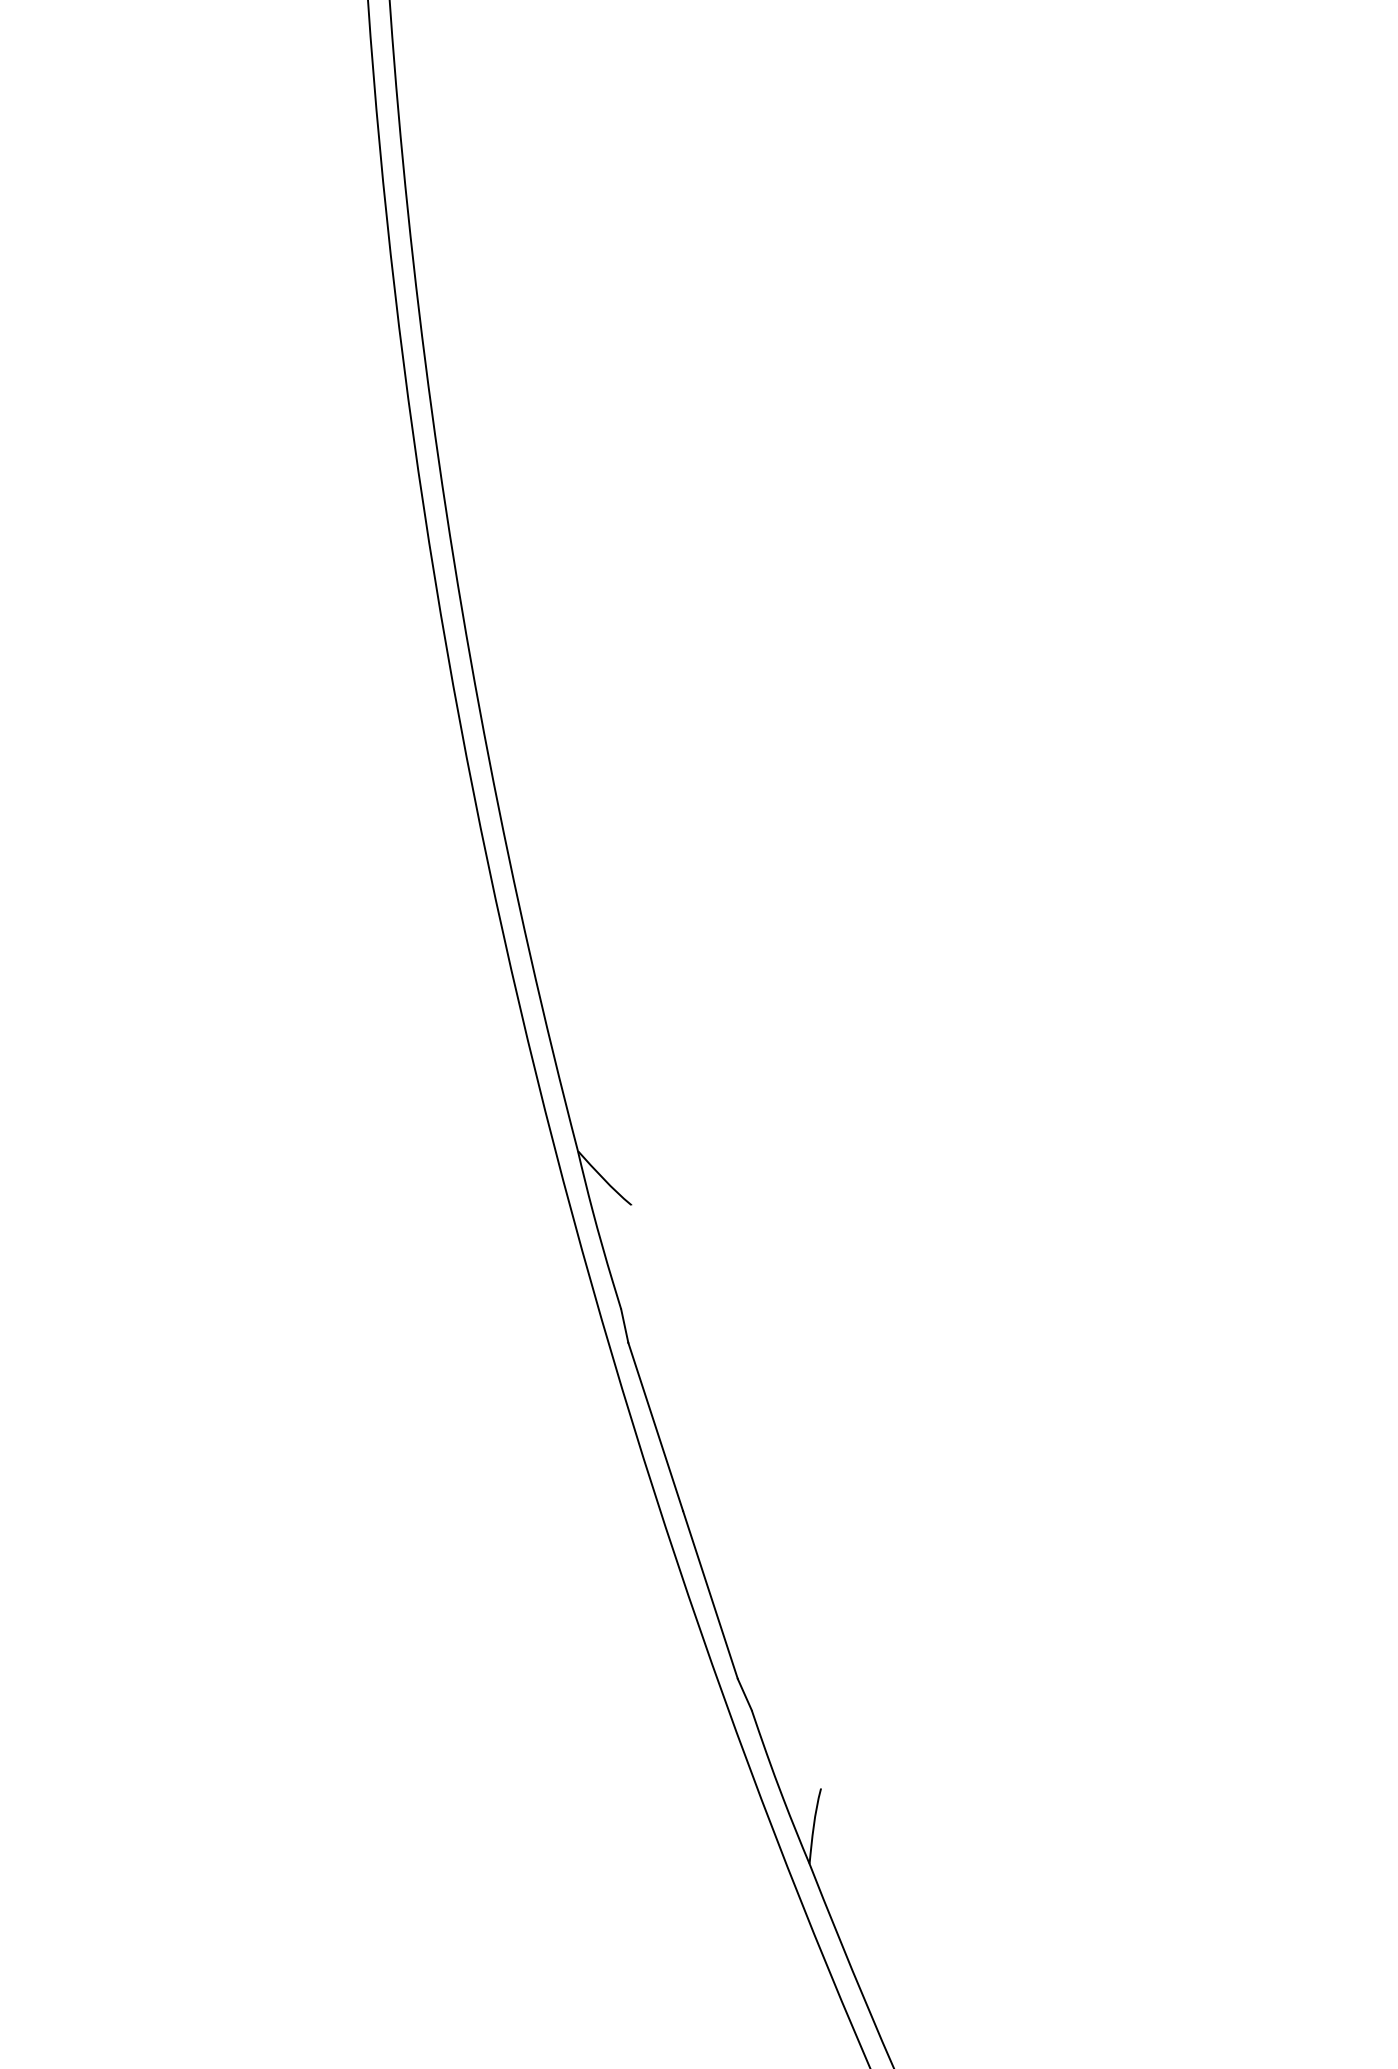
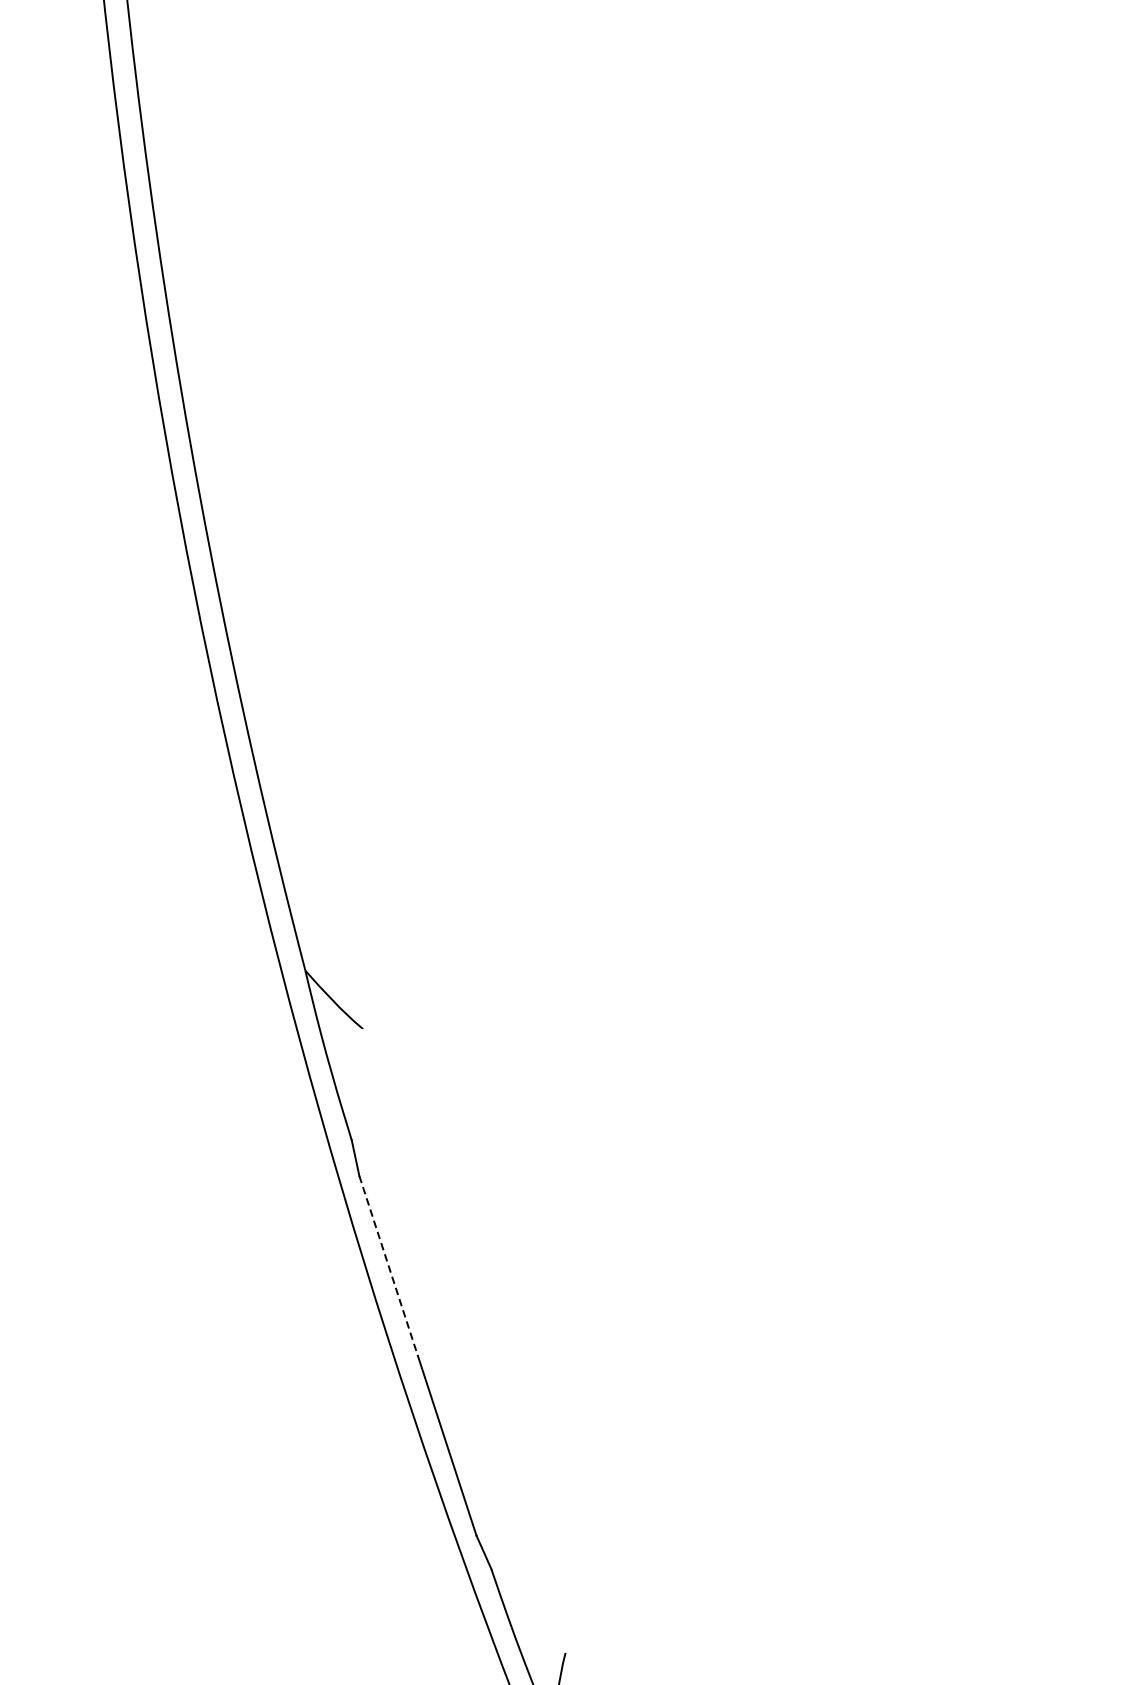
line: (655, 1427) -> (388, 1266), solid -> dashed

